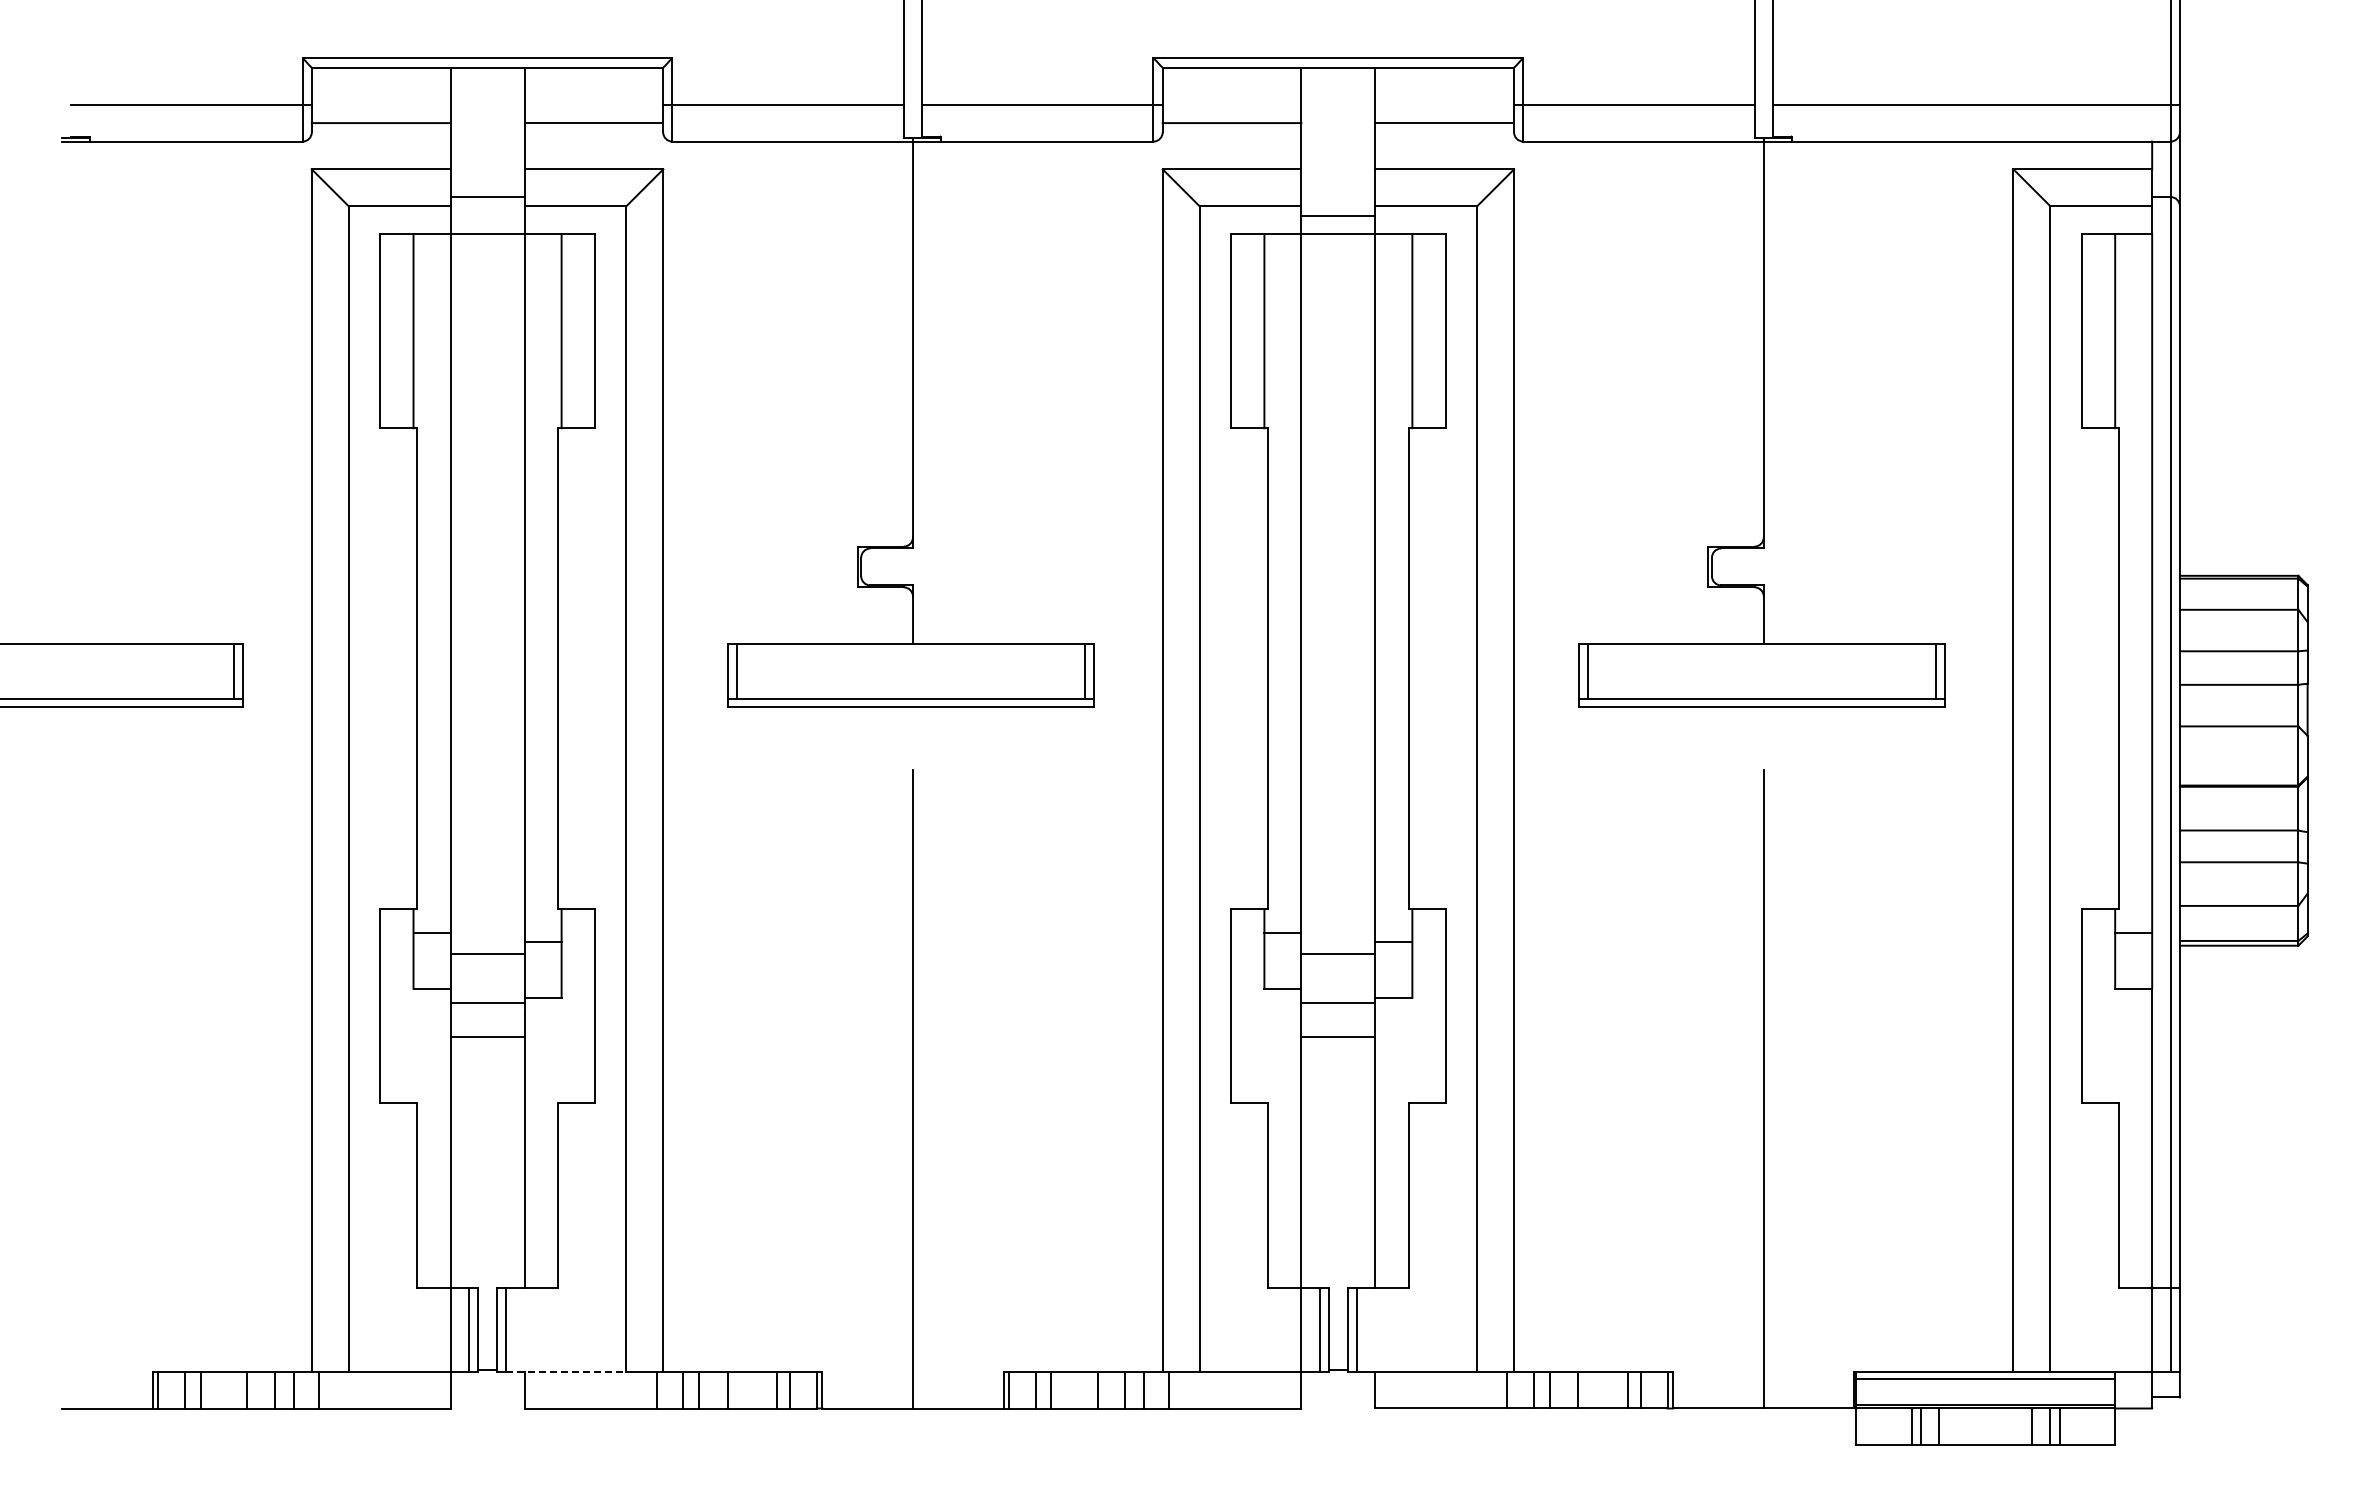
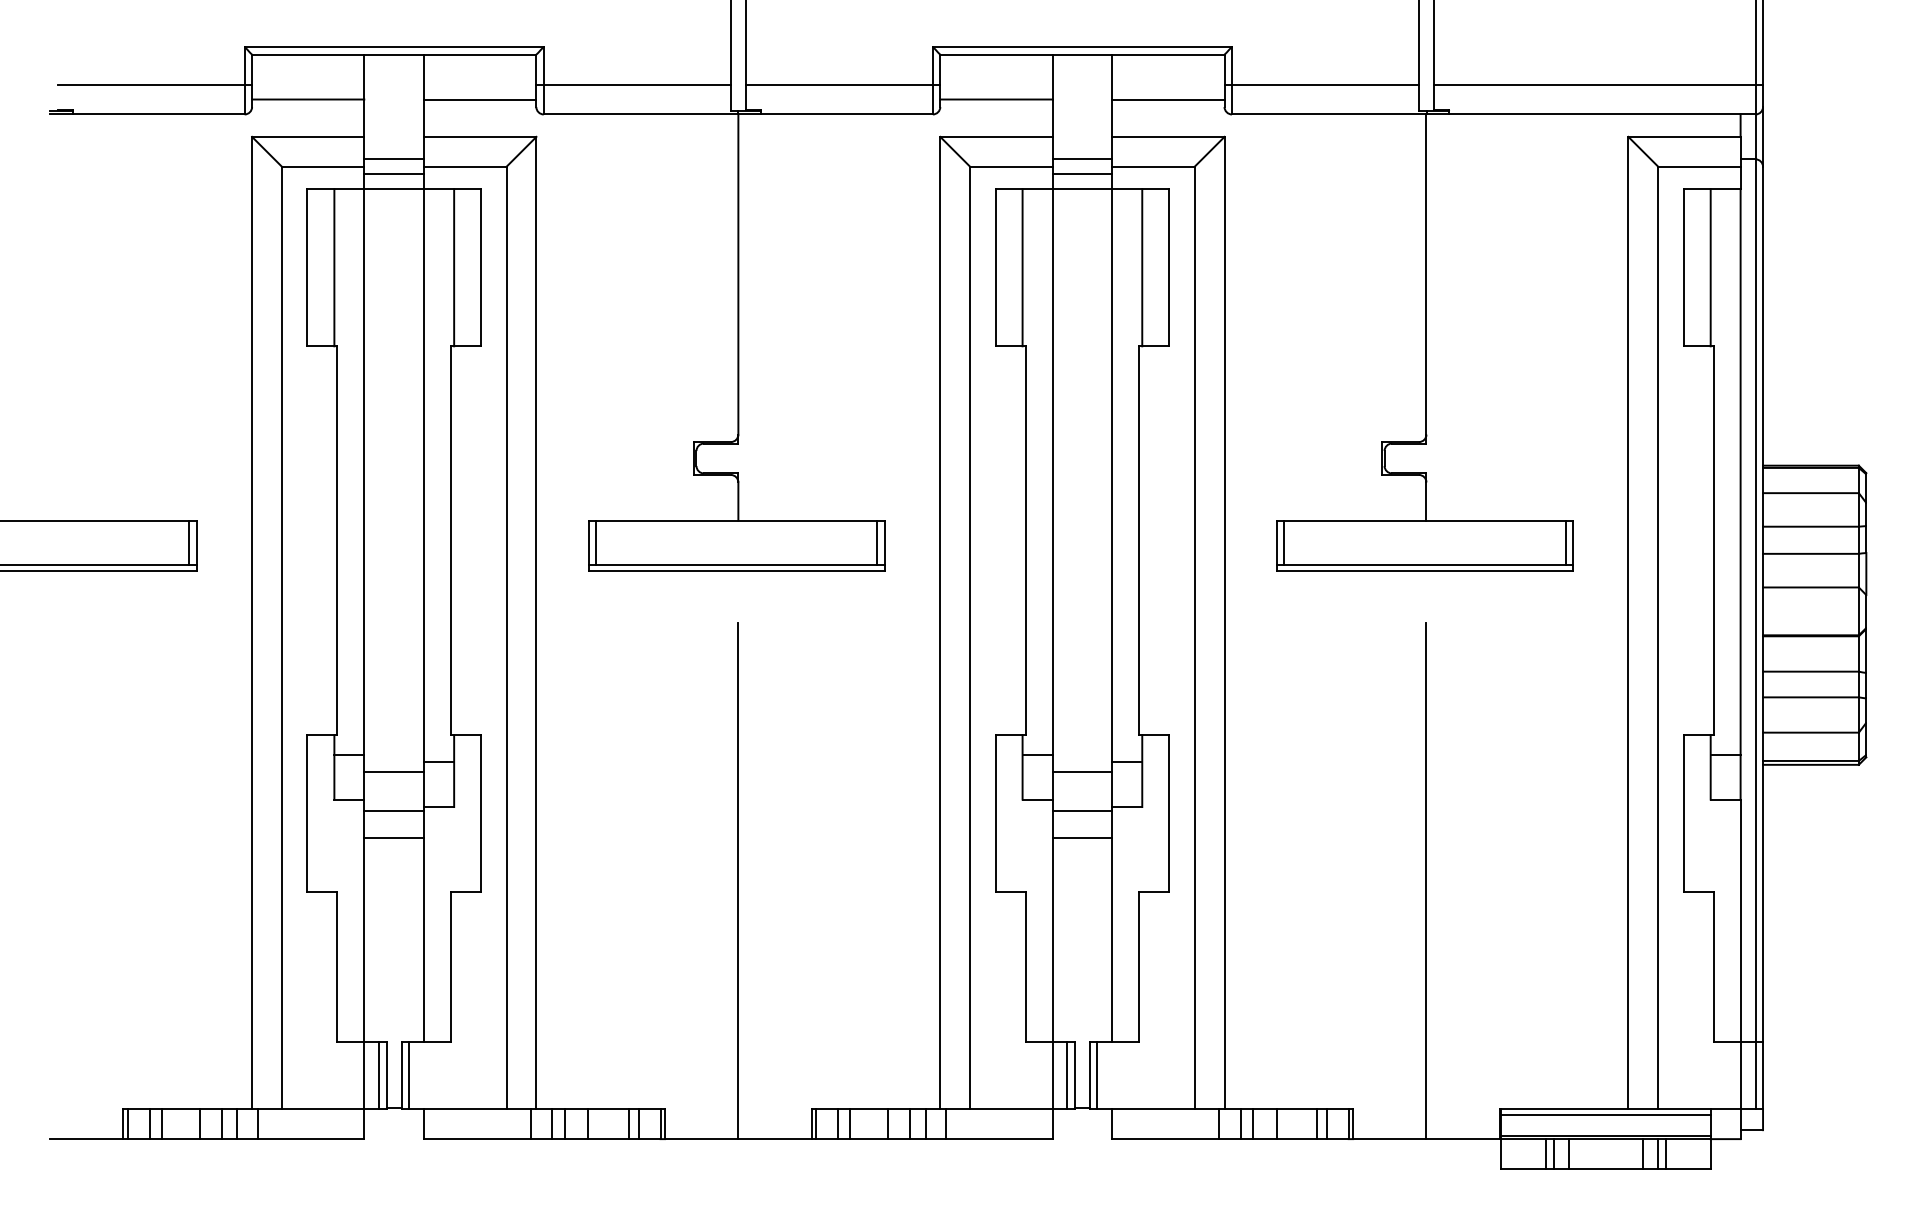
line: (1338, 197) -> (1082, 159), added
line: (487, 215) -> (394, 174), added
line: (566, 1371) -> (458, 1109), dashed -> solid

